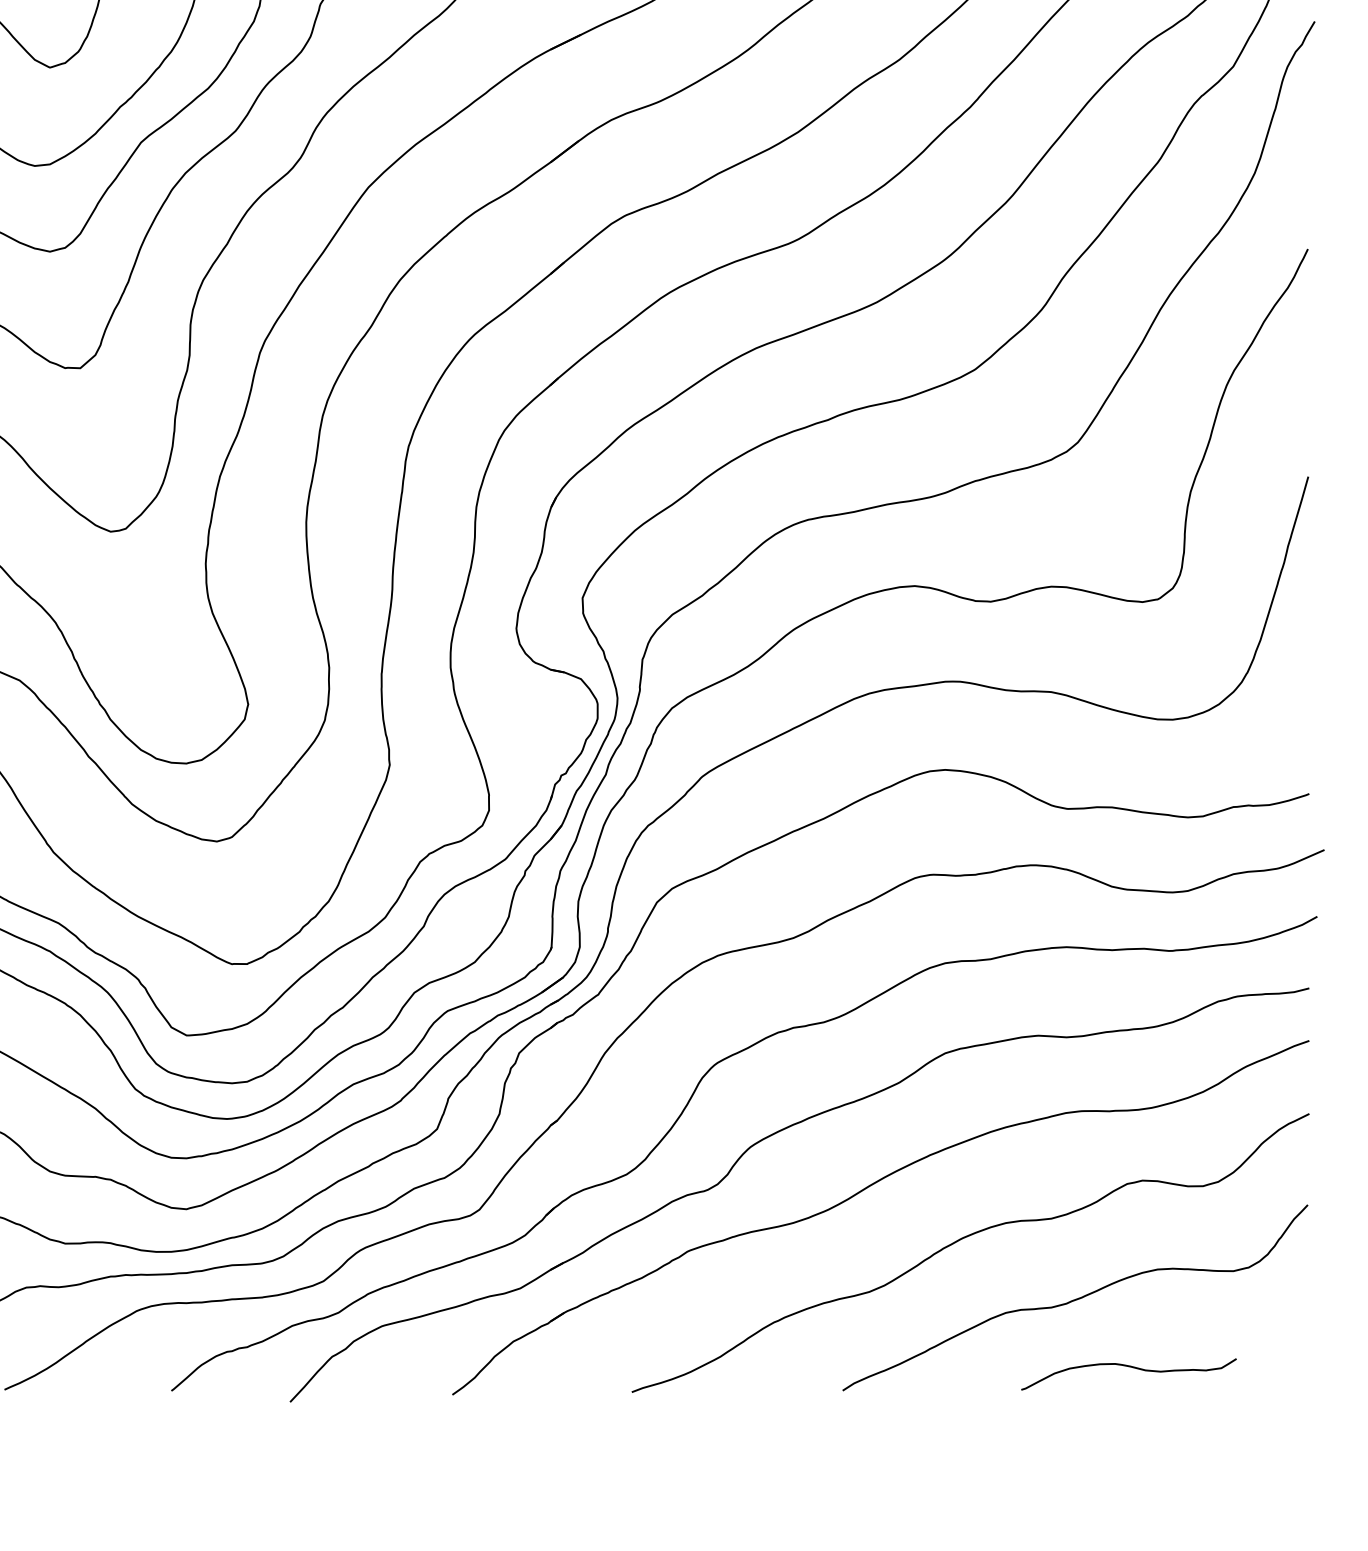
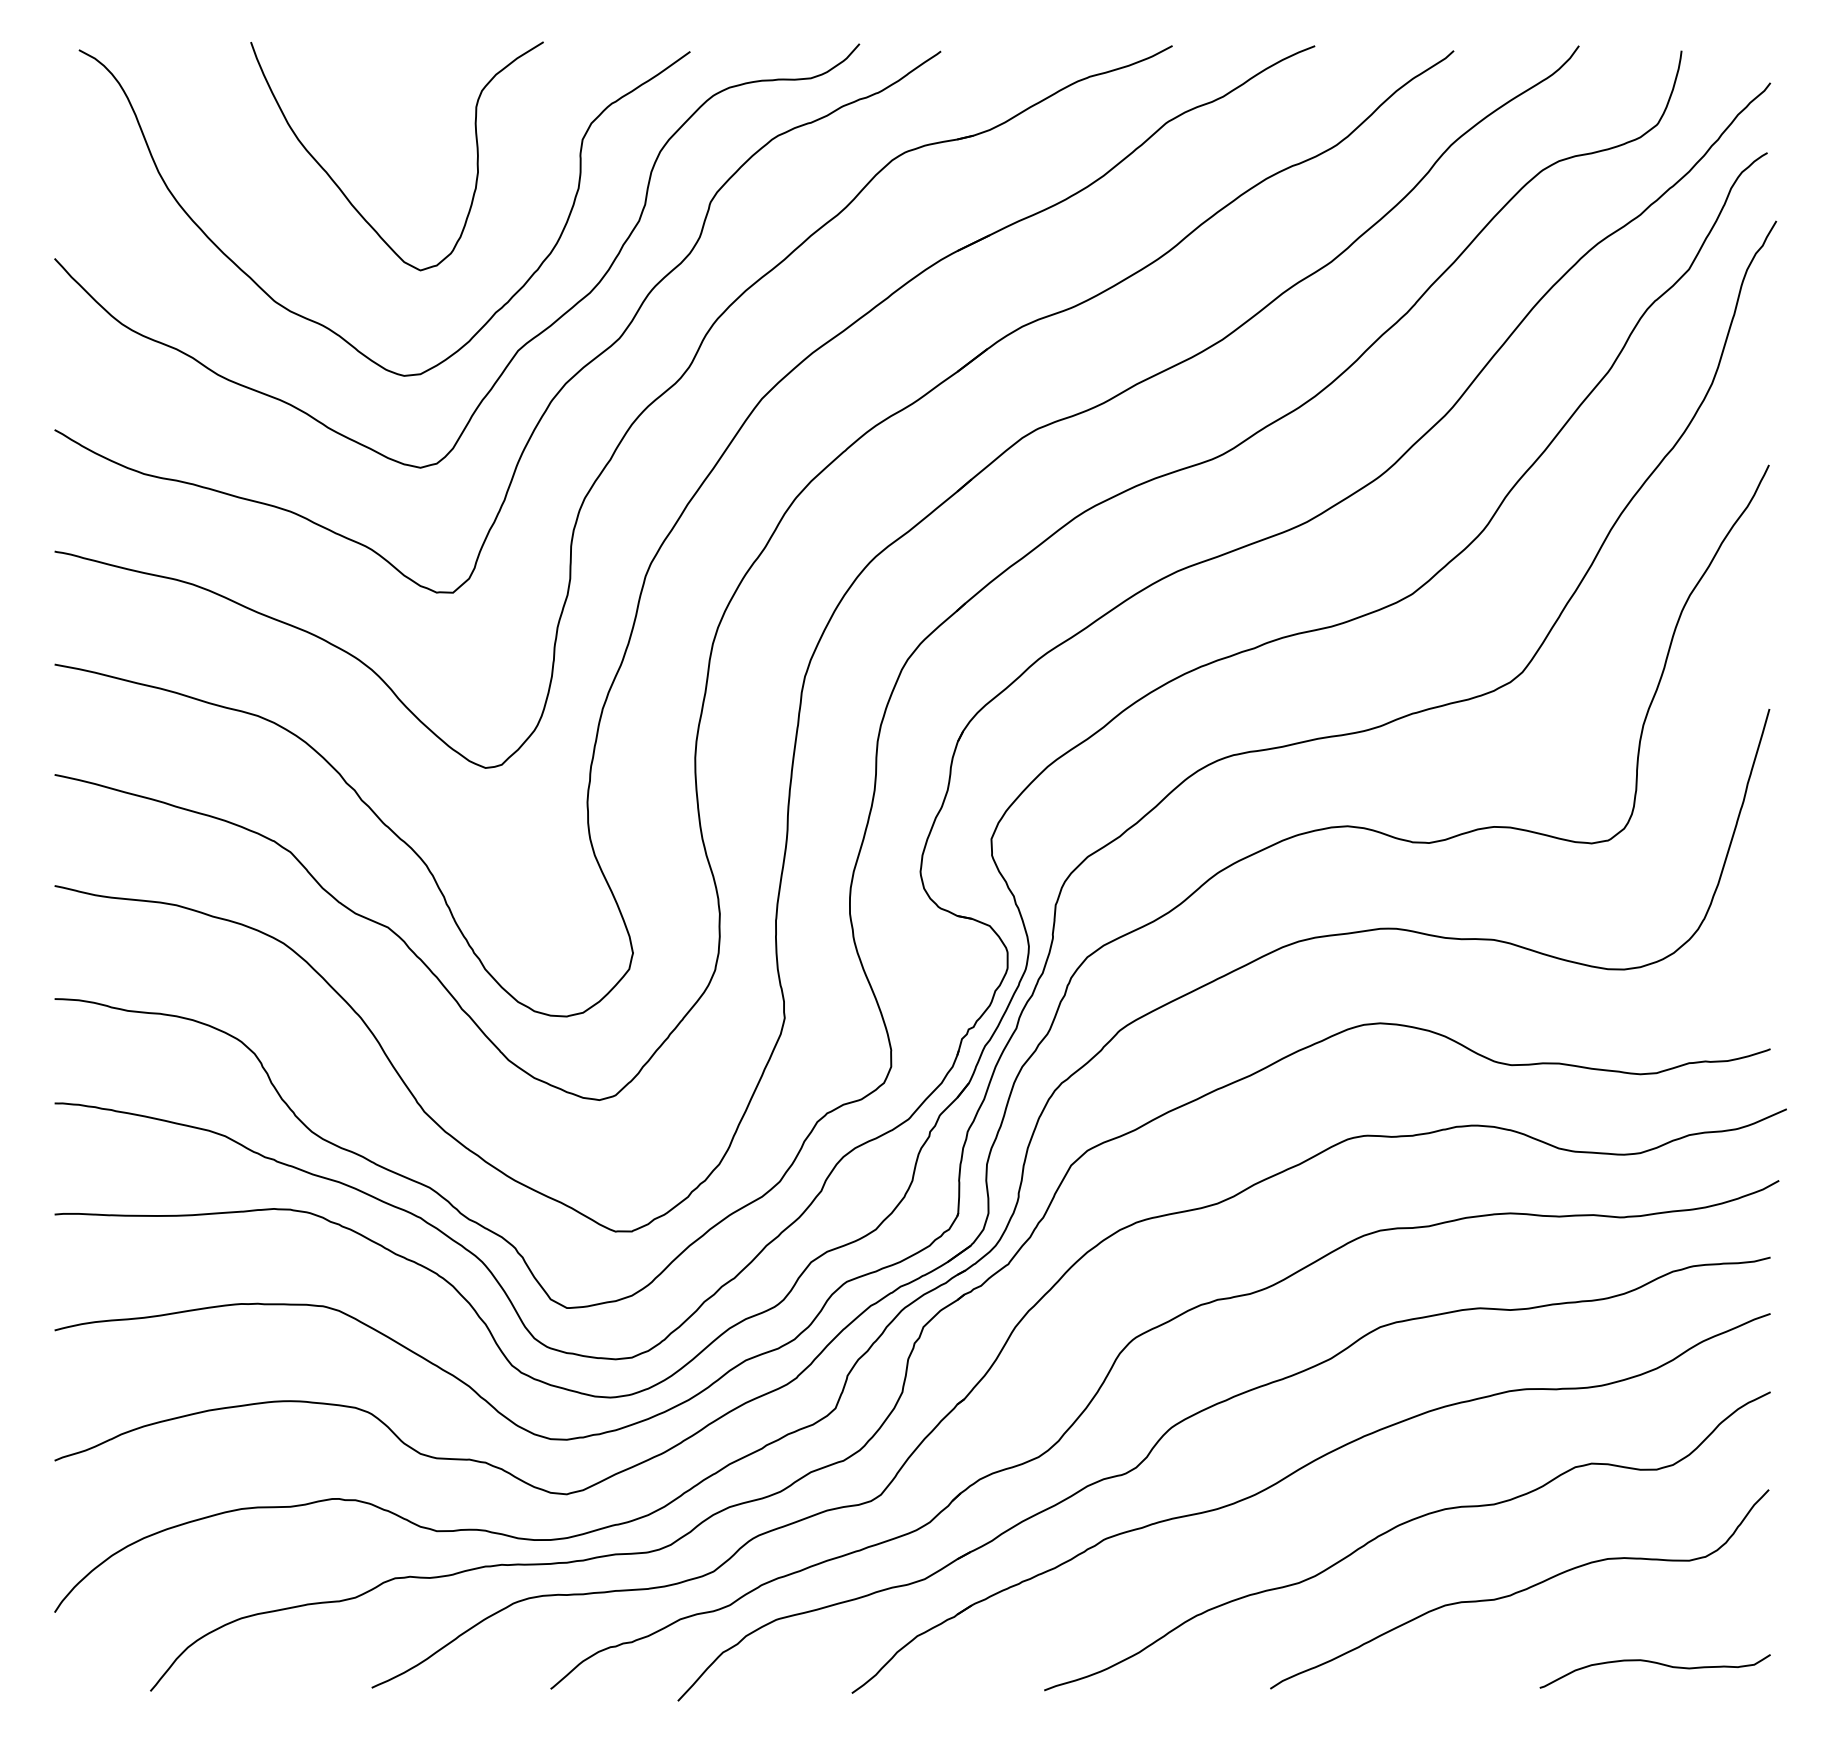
curve: (1131, 1367) -> (1657, 1664), moved

